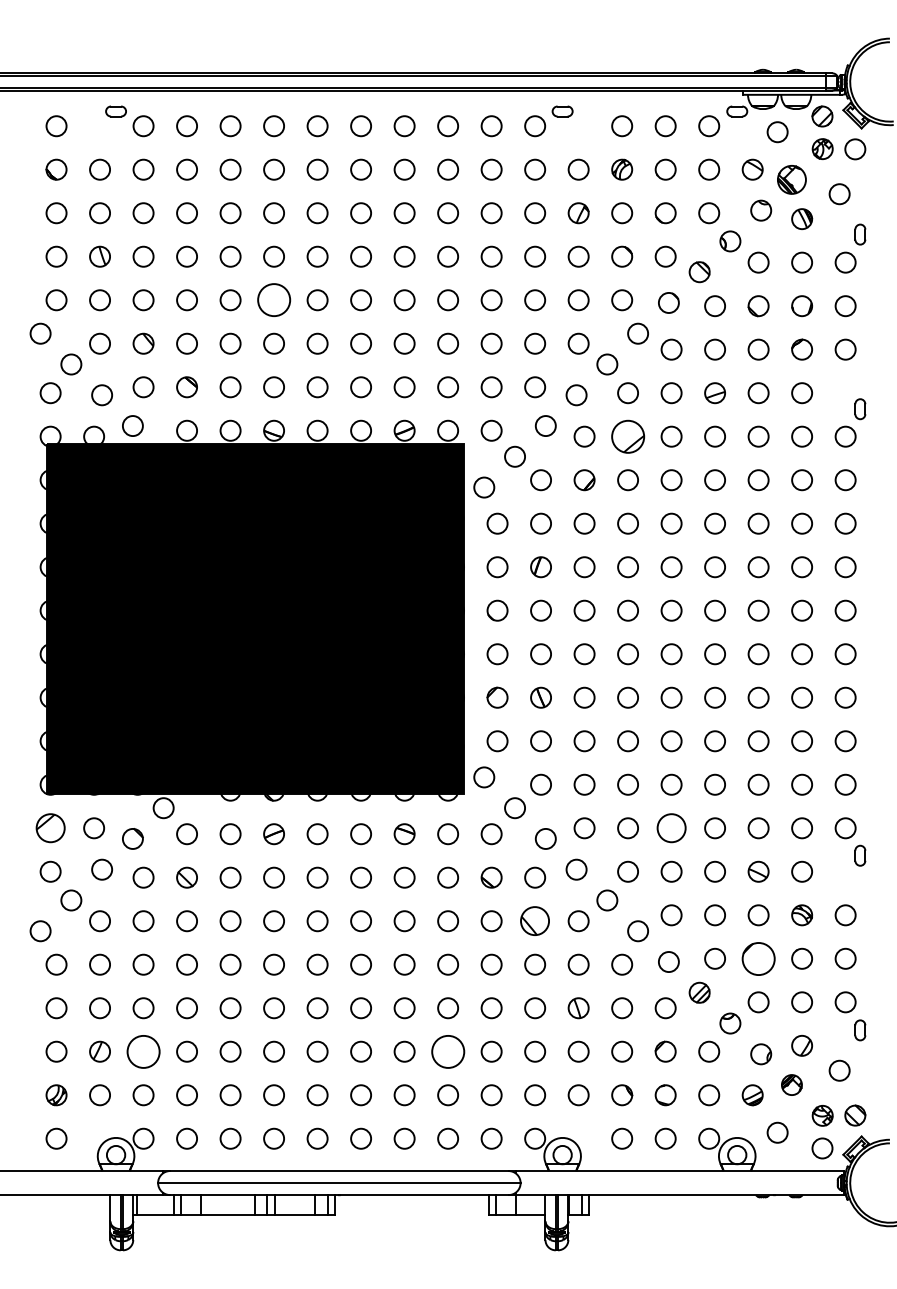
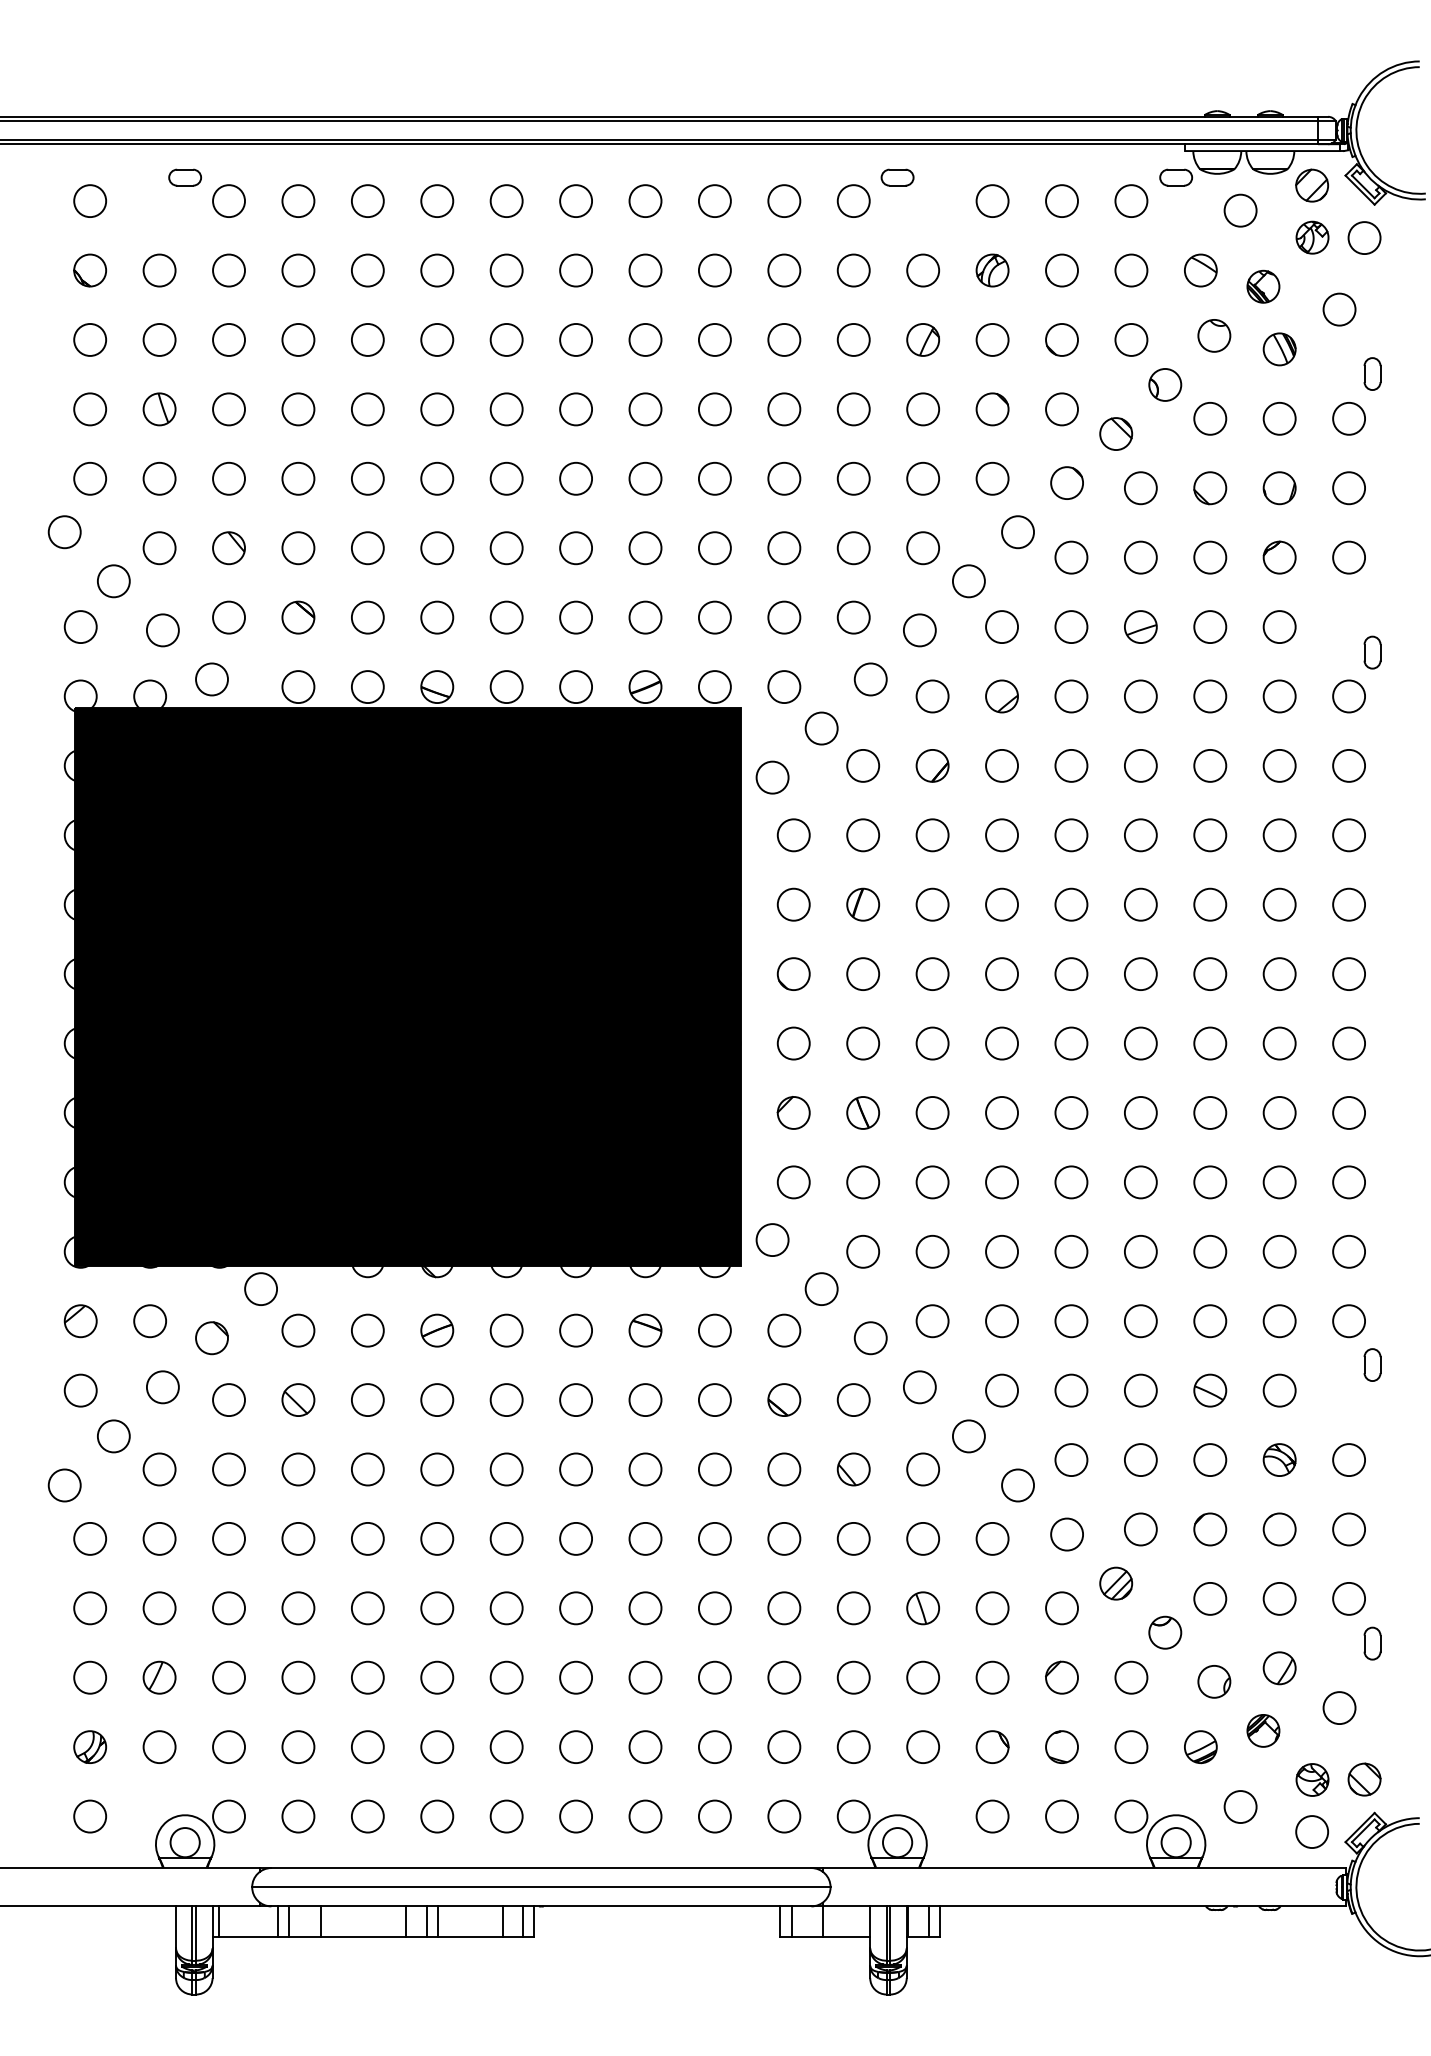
part: (791, 179) -> (1262, 286), size x0.71
circle: (273, 300) -> (436, 479), size x0.62
part: (627, 436) -> (1001, 696), size x0.62
part: (50, 828) -> (80, 1321), size x0.71
circle: (671, 828) -> (1071, 1321), size x0.71
part: (535, 921) -> (854, 1469), size x0.71
circle: (758, 958) -> (1210, 1528), size x0.62
circle: (143, 1051) -> (228, 1677), size x0.62
circle: (447, 1051) -> (713, 1677), size x0.62

